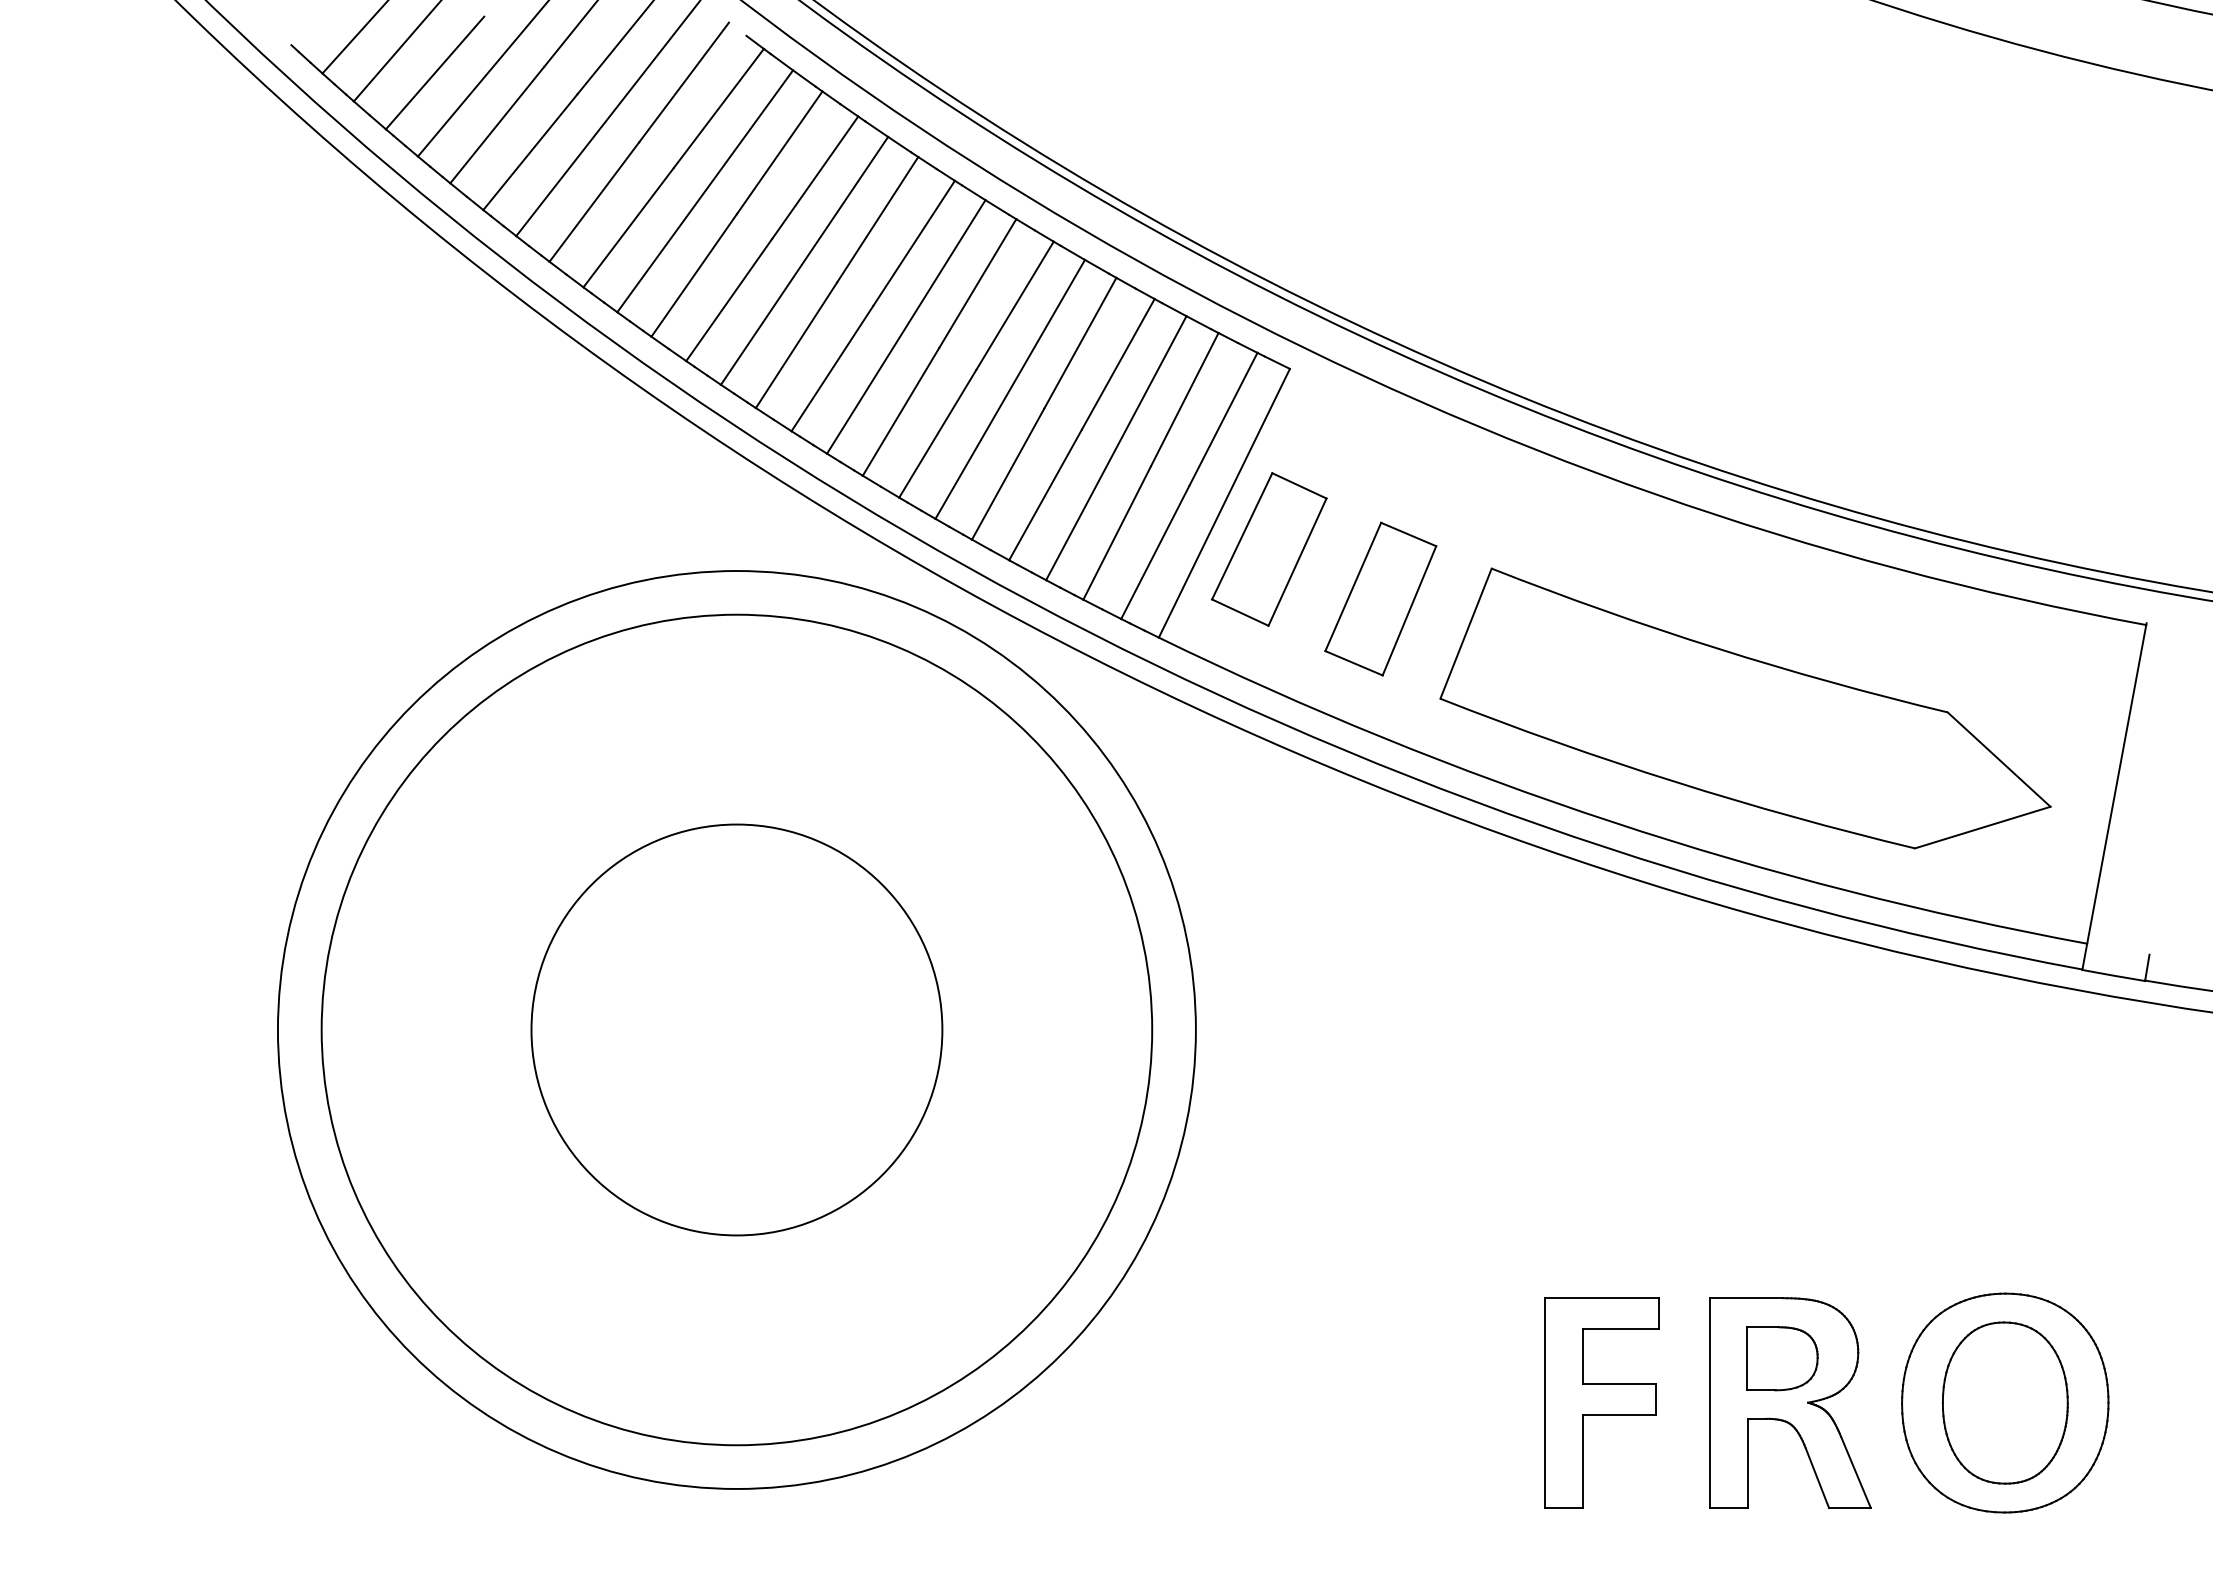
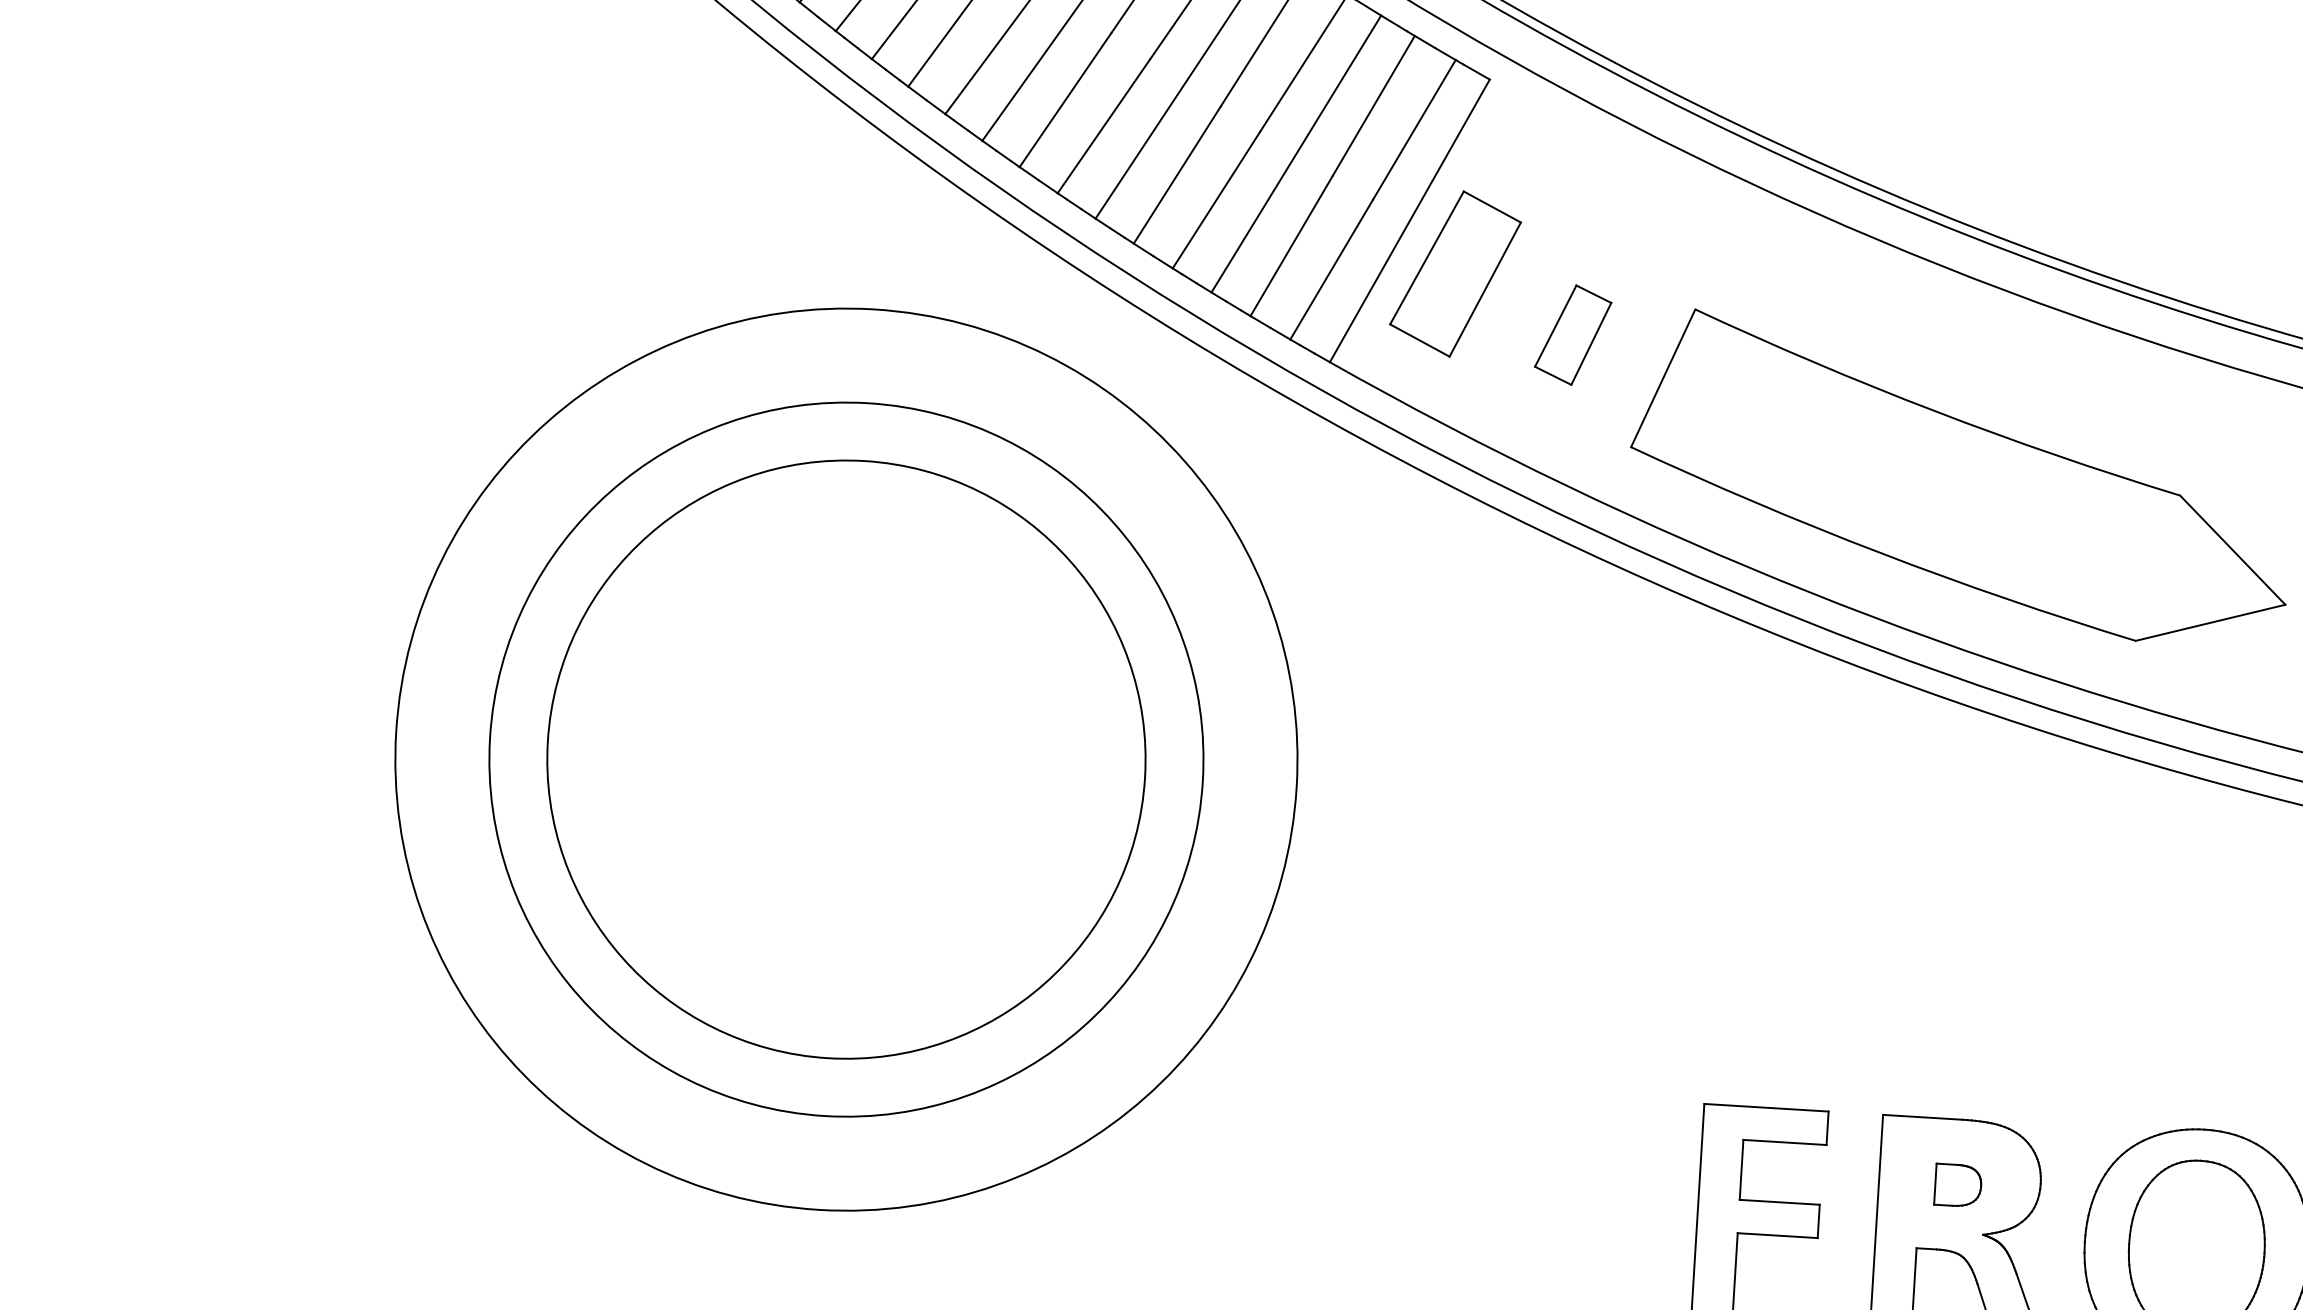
part: (1380, 598) -> (1572, 334), size x0.6
circle: (736, 1029) -> (846, 759), size x0.6
circle: (736, 1029) -> (846, 759), size x1.6
part: (1782, 1358) -> (1958, 1185), size x0.6

